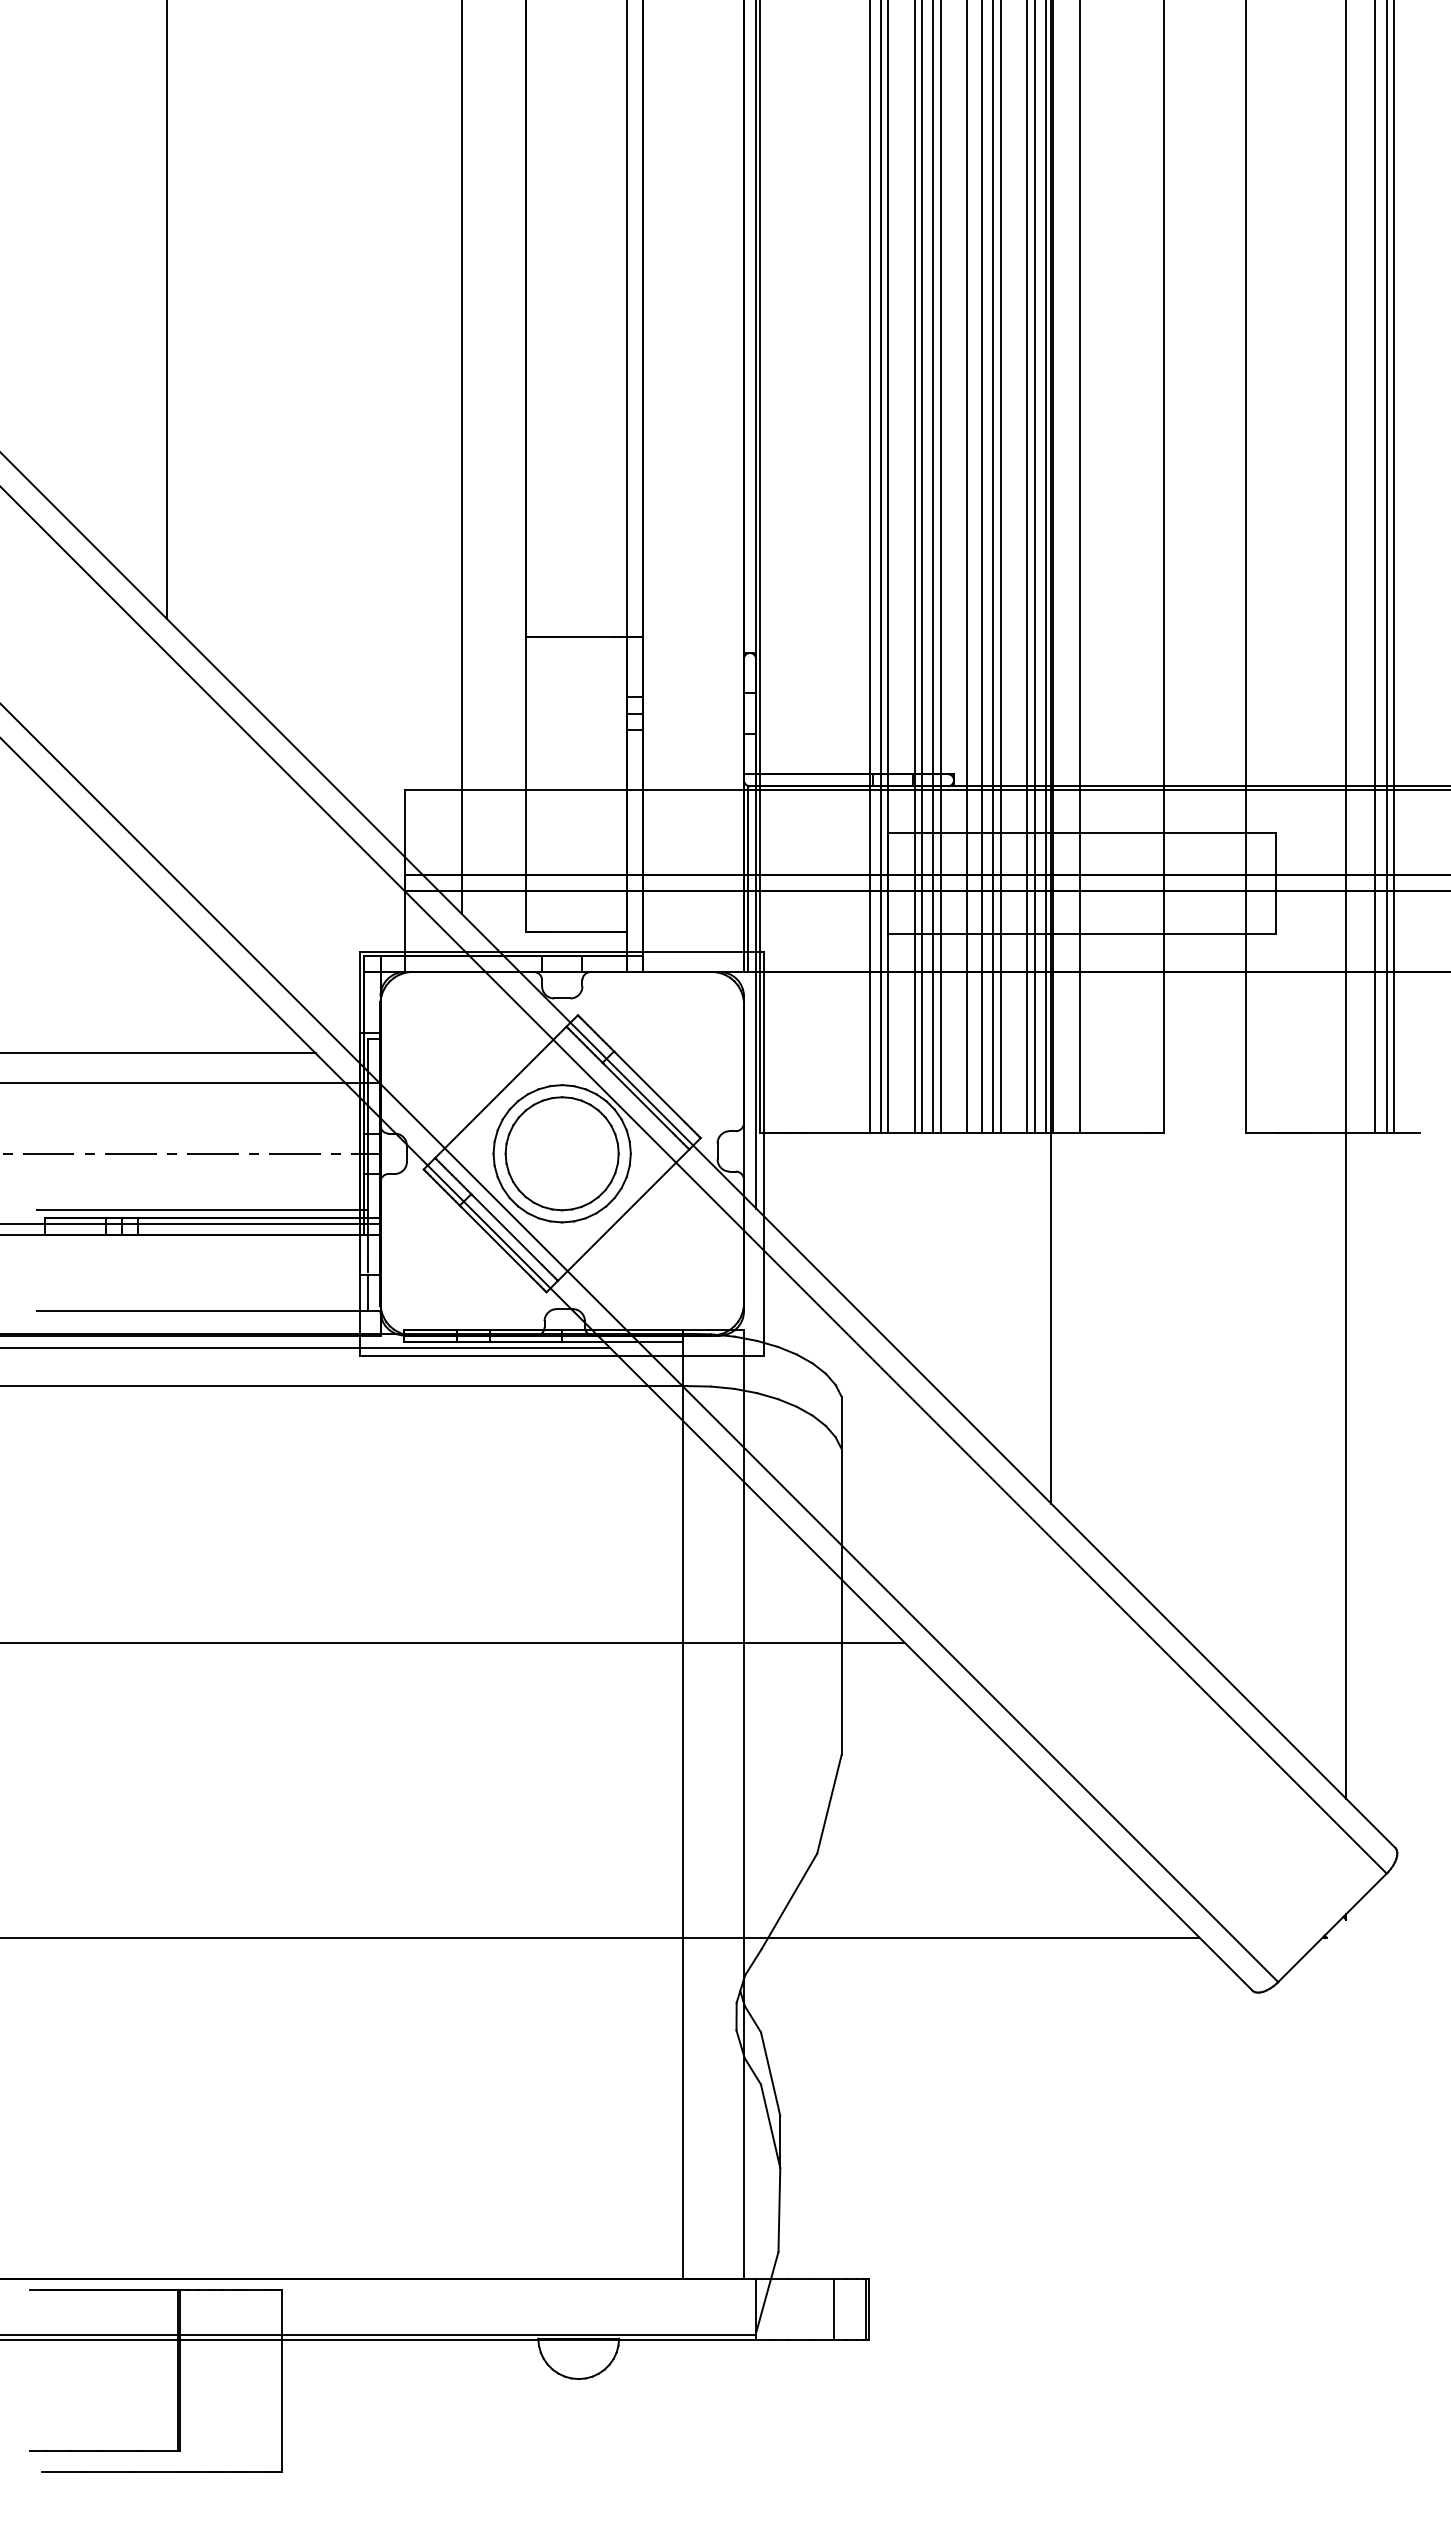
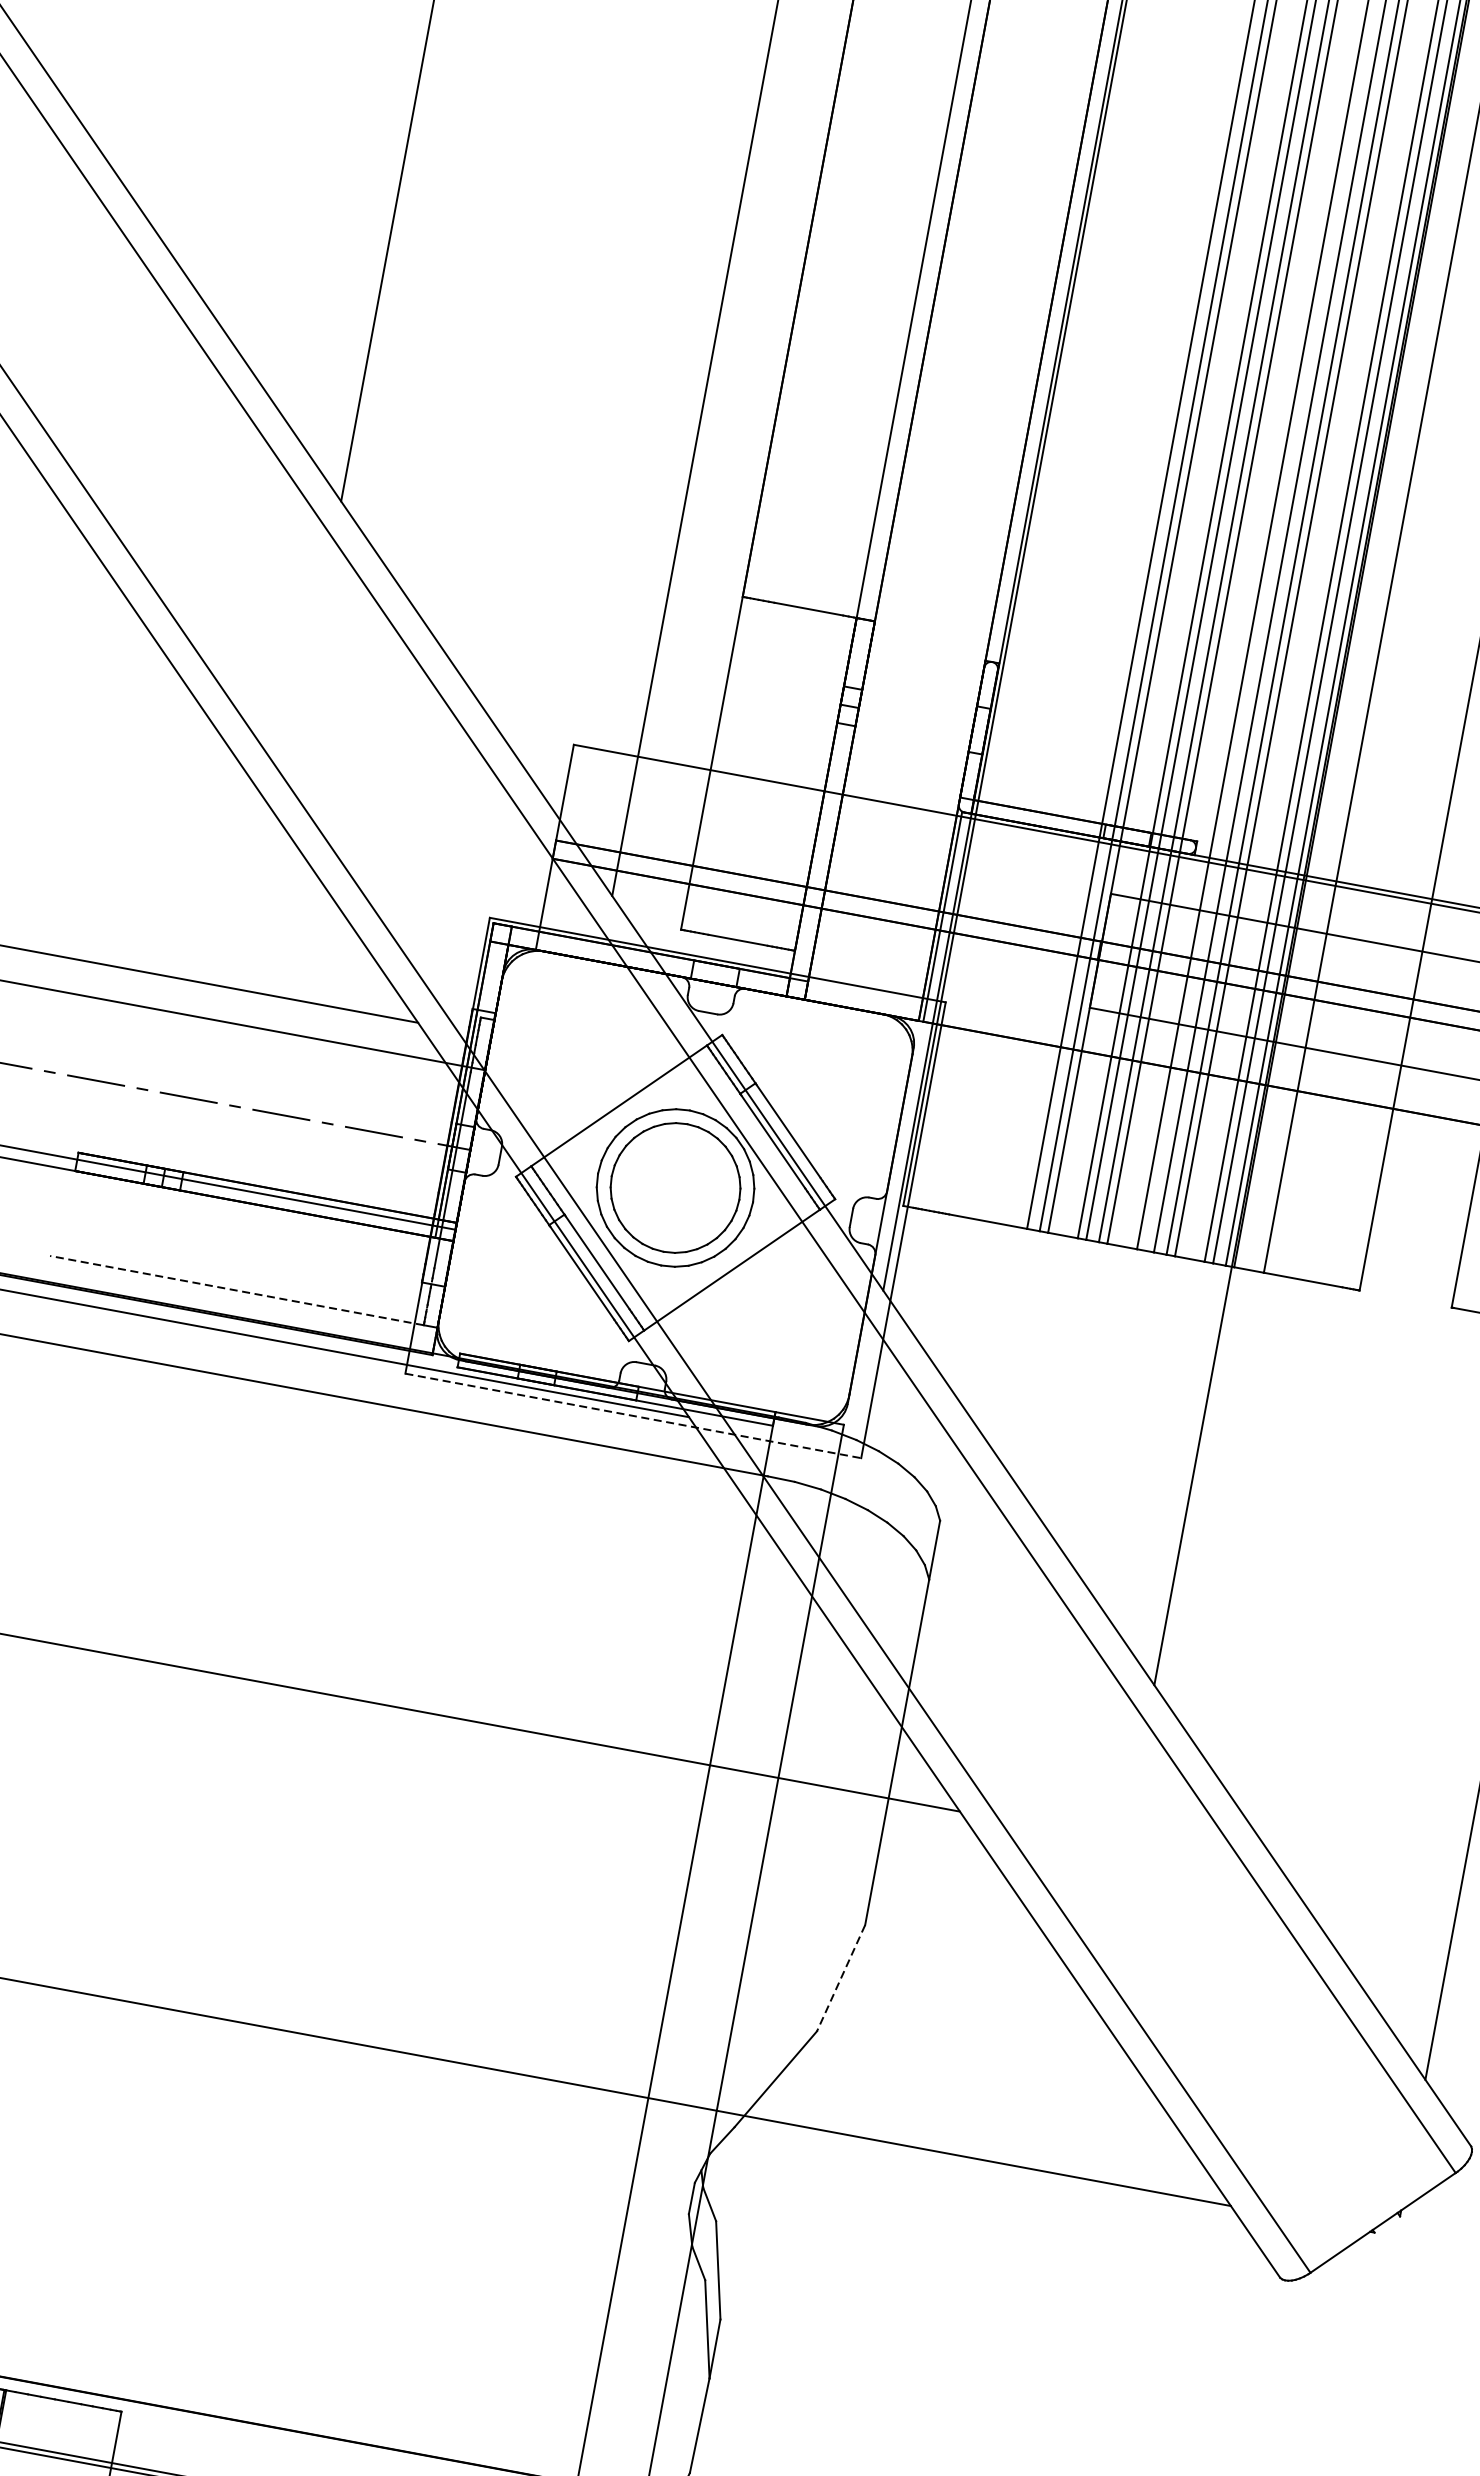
line: (202, 1210) -> (257, 1176), removed
line: (202, 1311) -> (236, 1290), solid -> dashed
line: (562, 1355) -> (633, 1415), solid -> dashed
line: (829, 1804) -> (841, 1978), solid -> dashed

